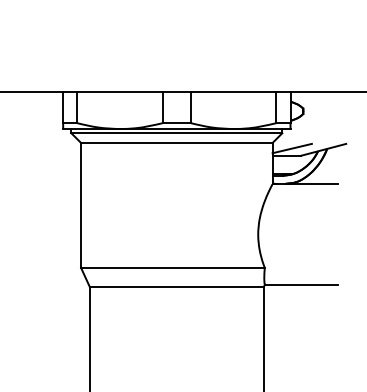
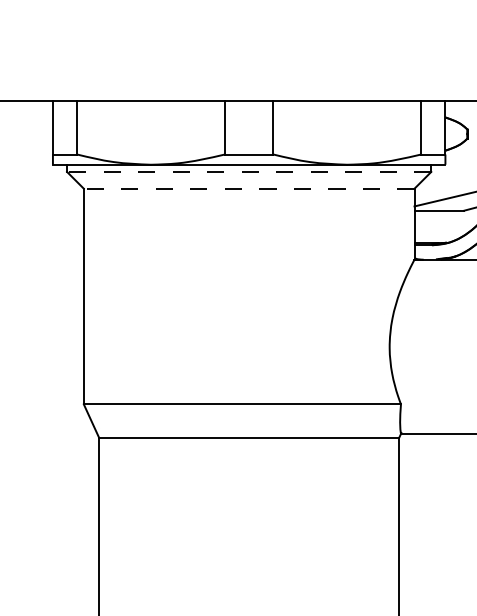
line: (176, 133) -> (248, 172), solid -> dashed
line: (176, 142) -> (248, 187), solid -> dashed

